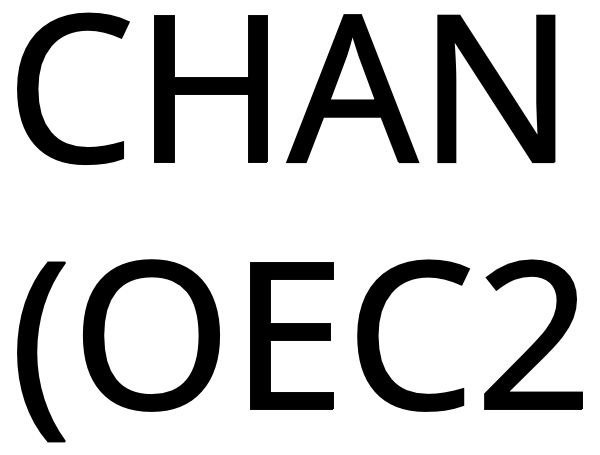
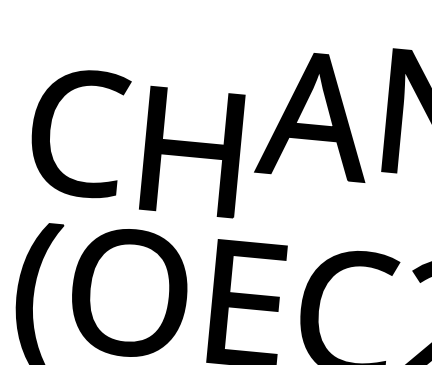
part: (38, 88) -> (50, 130), moved
part: (210, 88) -> (191, 151), moved
part: (352, 88) -> (315, 115), moved

